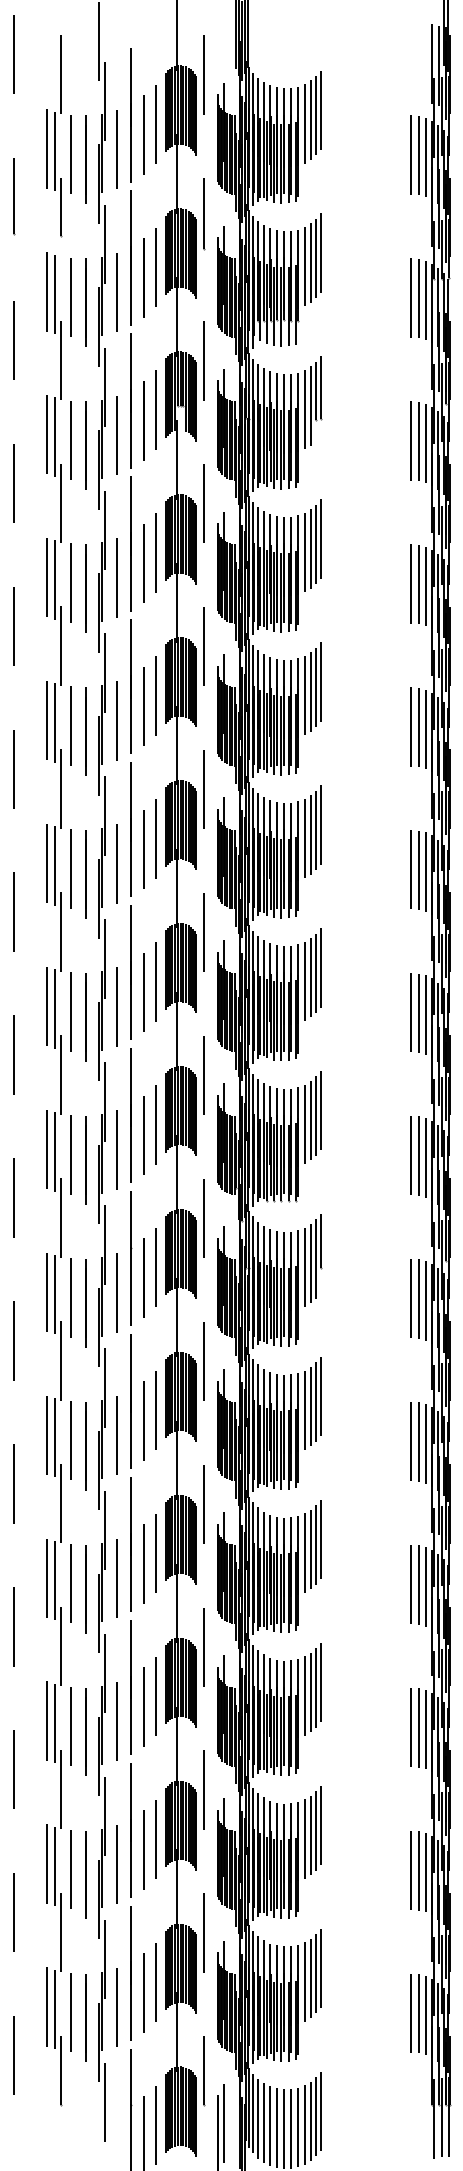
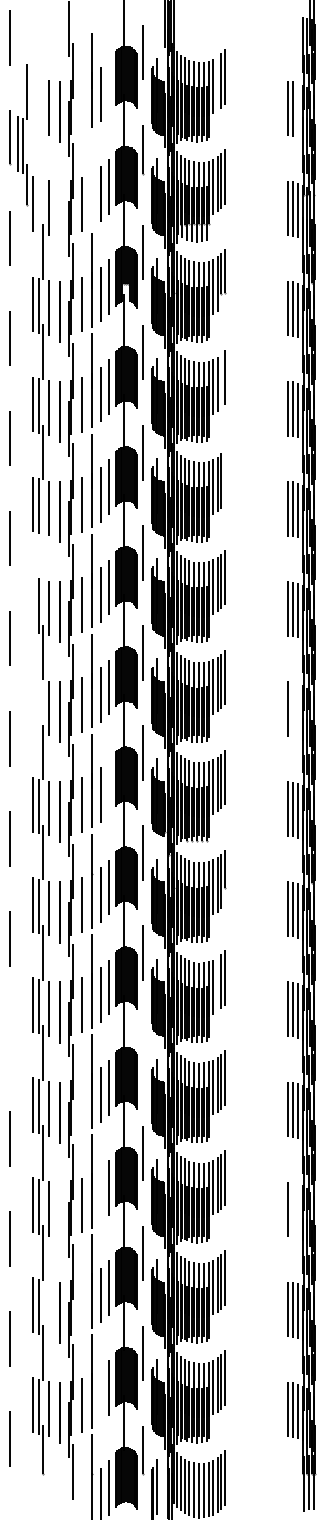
line: (310, 119) -> (217, 83), removed
line: (155, 124) -> (108, 87), removed
part: (54, 136) -> (22, 135), moved
line: (116, 149) -> (81, 104), removed
line: (425, 157) -> (297, 110), removed
line: (130, 257) -> (91, 180), removed
line: (55, 293) -> (38, 205), removed
line: (85, 302) -> (59, 211), removed
line: (316, 544) -> (221, 381), removed
line: (320, 681) -> (224, 477), removed
line: (61, 788) -> (42, 552), removed
line: (47, 863) -> (33, 604), removed
line: (47, 1006) -> (33, 704), removed
line: (55, 1008) -> (38, 706), removed
line: (418, 1012) -> (292, 708), removed
line: (425, 1014) -> (297, 710), removed
line: (155, 1124) -> (108, 787), removed
line: (310, 1406) -> (217, 984), removed
line: (13, 1483) -> (9, 1038), removed
line: (204, 1504) -> (143, 1053), removed
line: (116, 1578) -> (81, 1105), removed
line: (143, 1706) -> (100, 1194), removed
line: (418, 1727) -> (292, 1209), removed
line: (425, 1729) -> (297, 1210), removed
line: (85, 1731) -> (59, 1212), removed
line: (116, 1864) -> (81, 1305), removed
line: (70, 1869) -> (49, 1308), removed
line: (143, 1992) -> (100, 1395), removed

